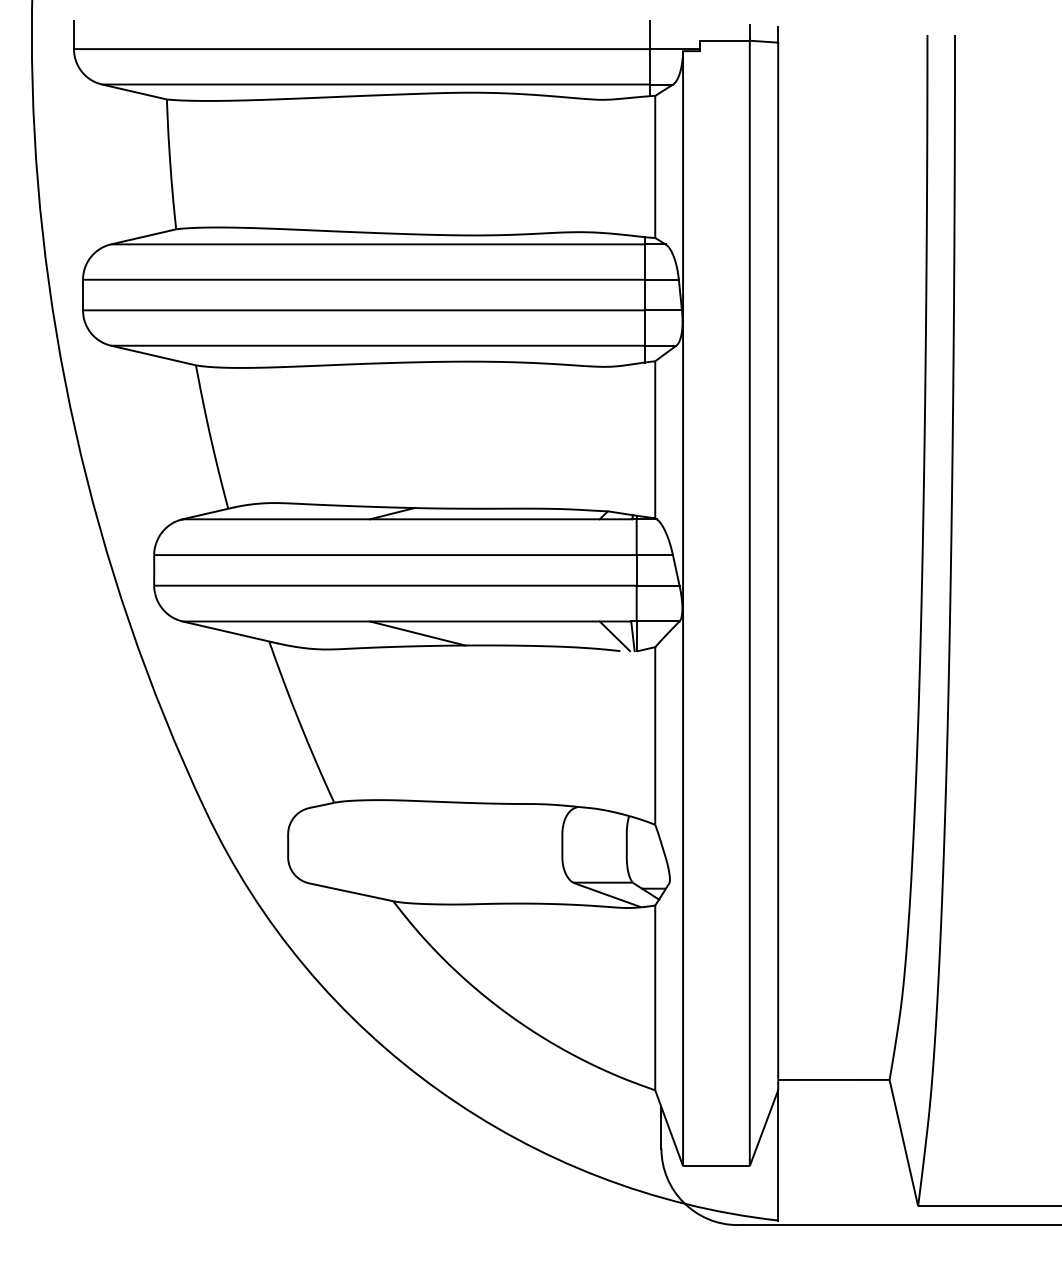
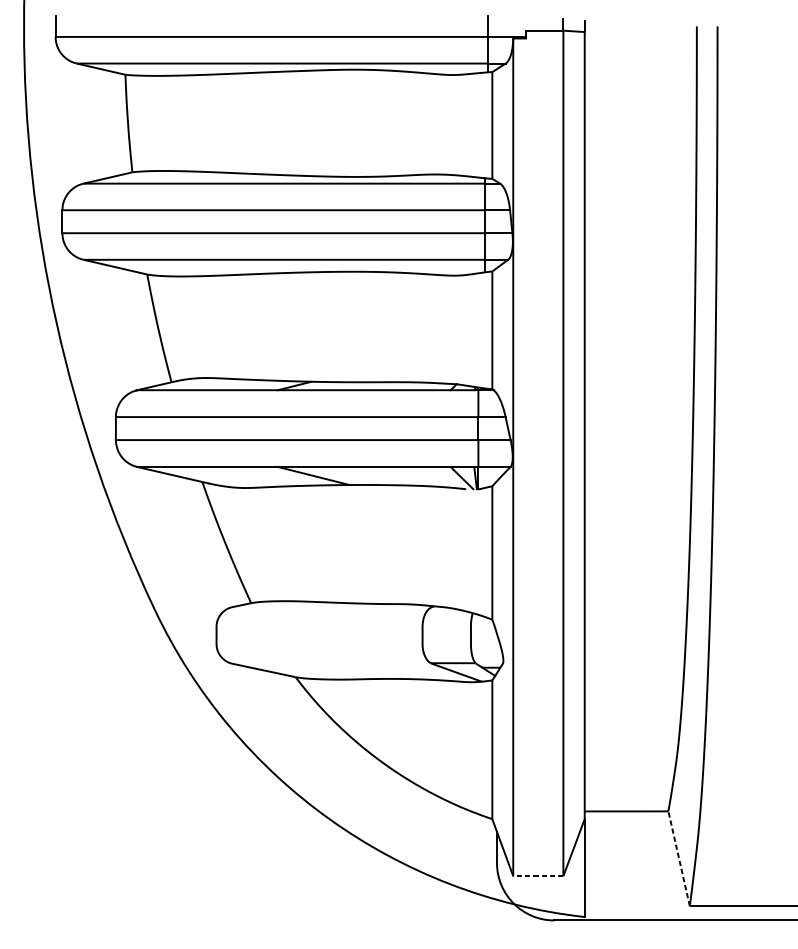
line: (903, 1142) -> (678, 858), solid -> dashed
line: (716, 1166) -> (538, 876), solid -> dashed

